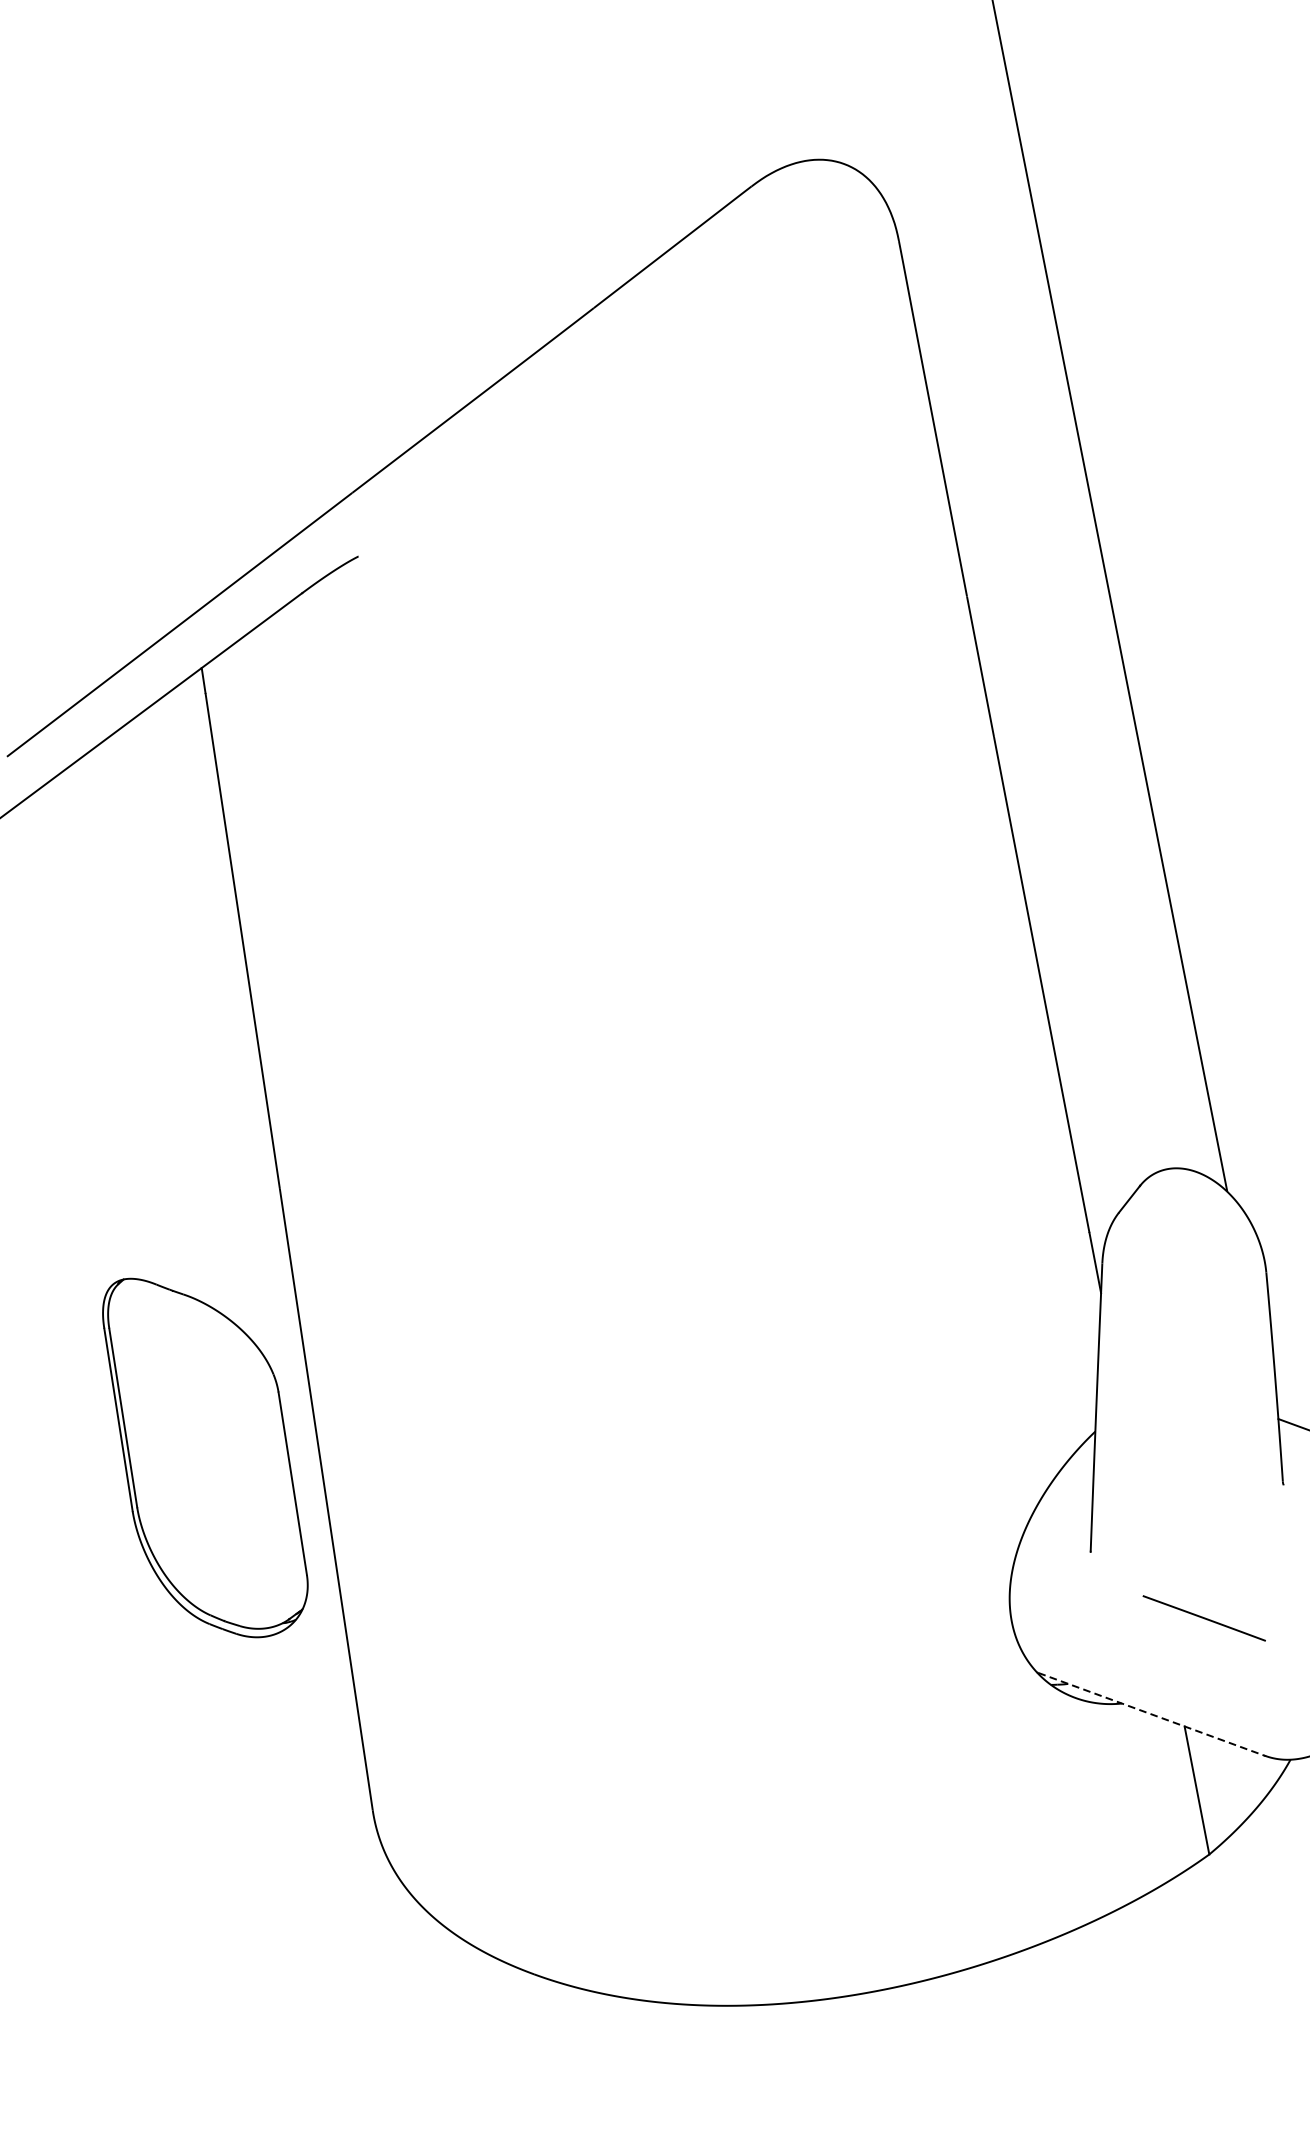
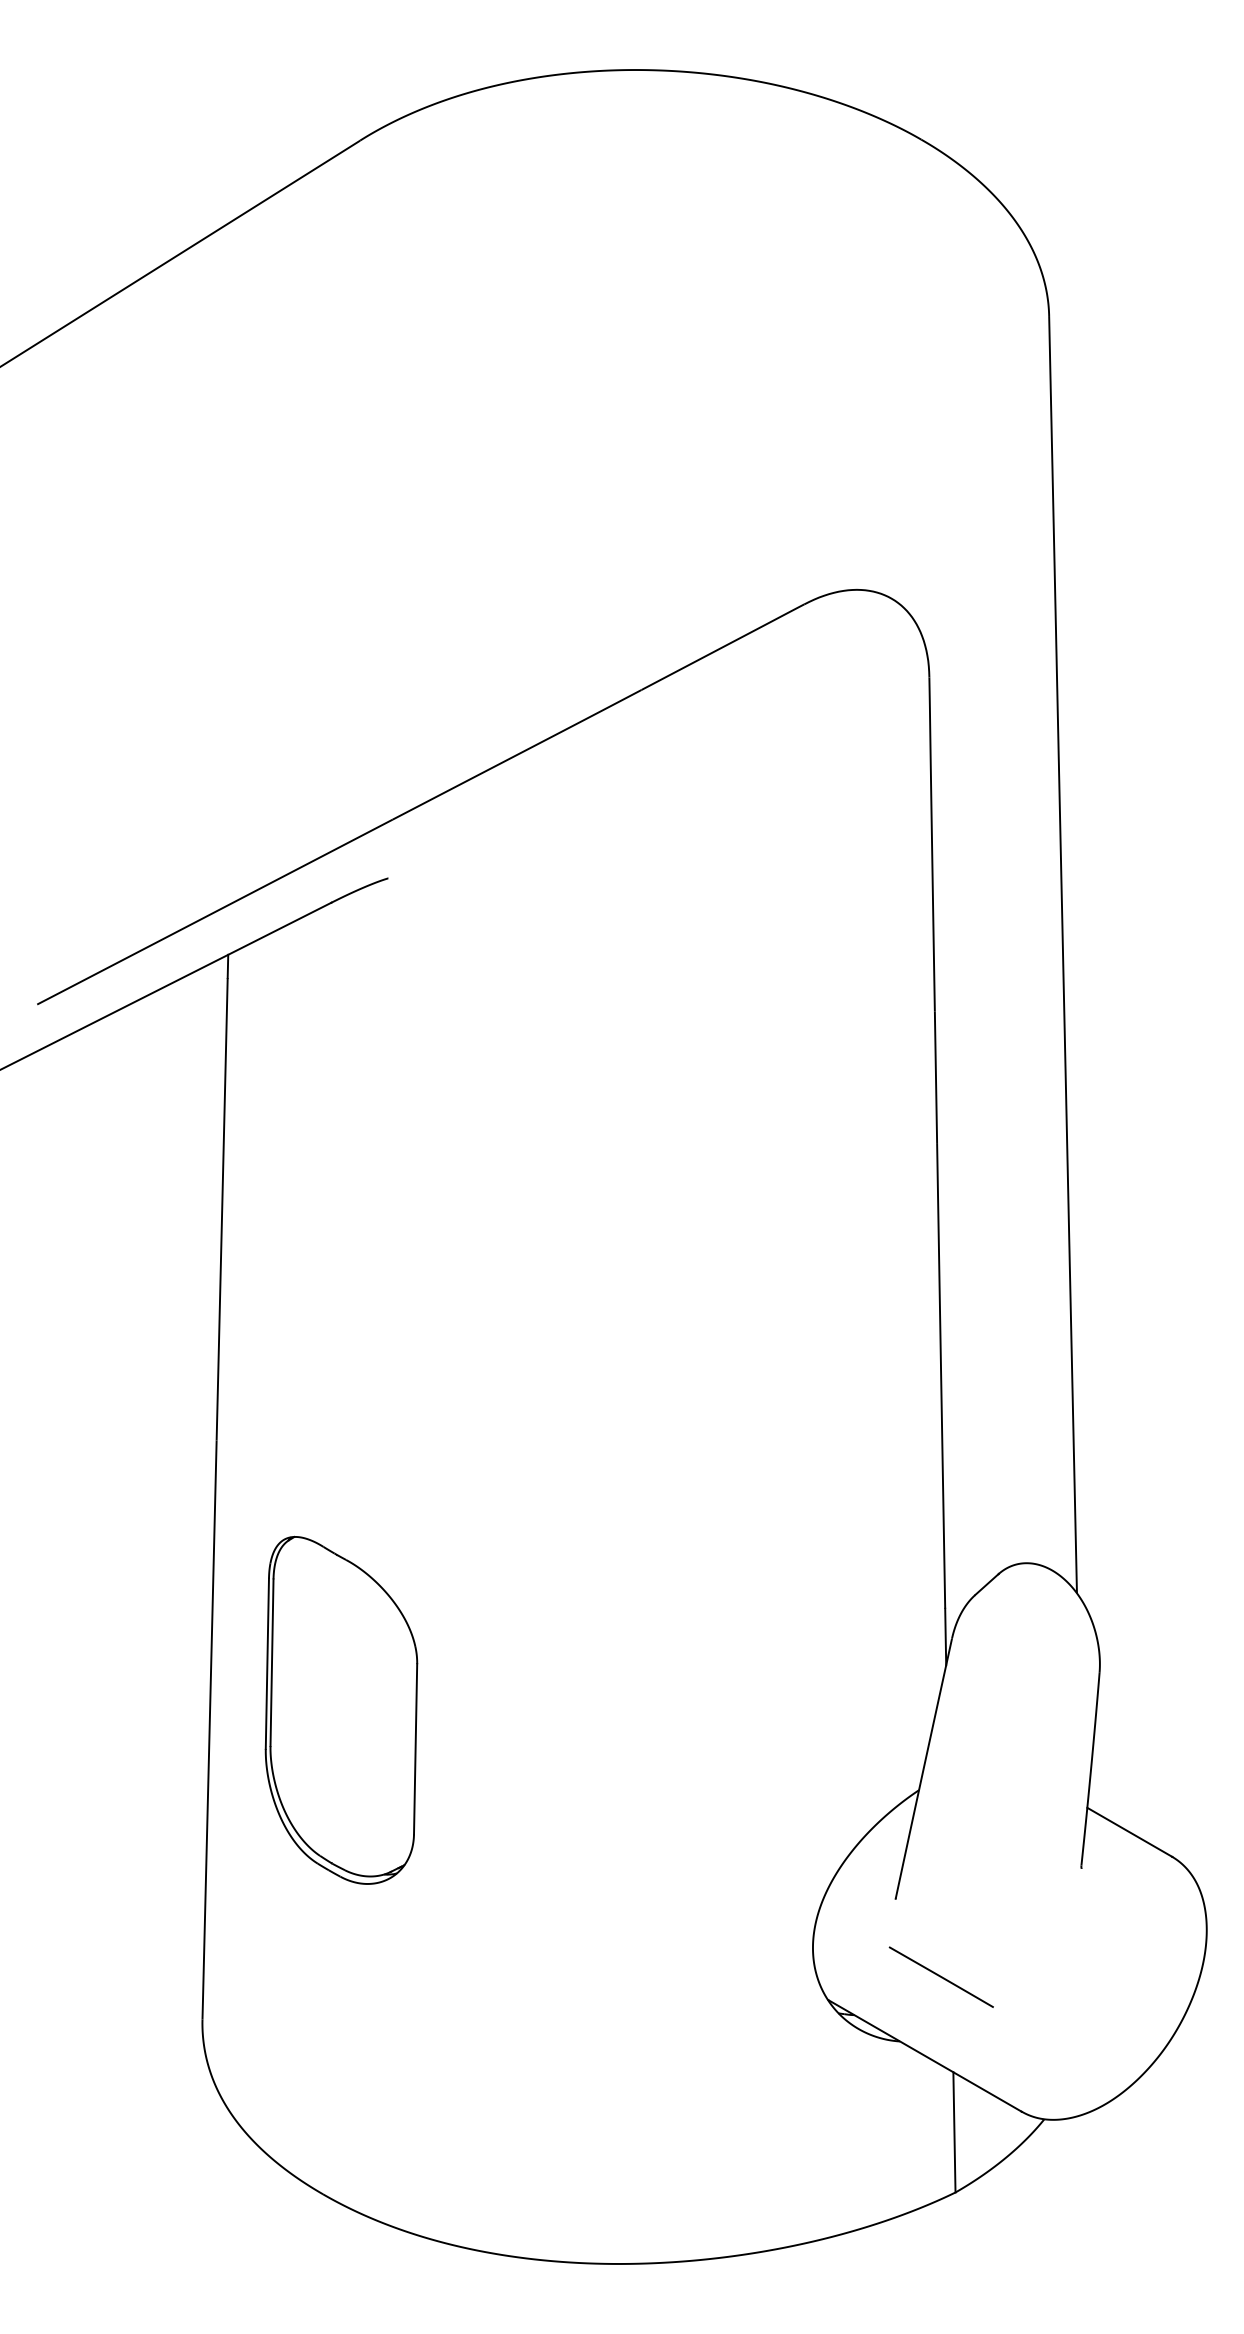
part: (206, 1454) -> (341, 1709), moved
line: (1203, 1617) -> (940, 1976), moved
line: (1151, 1714) -> (925, 2056), dashed -> solid

